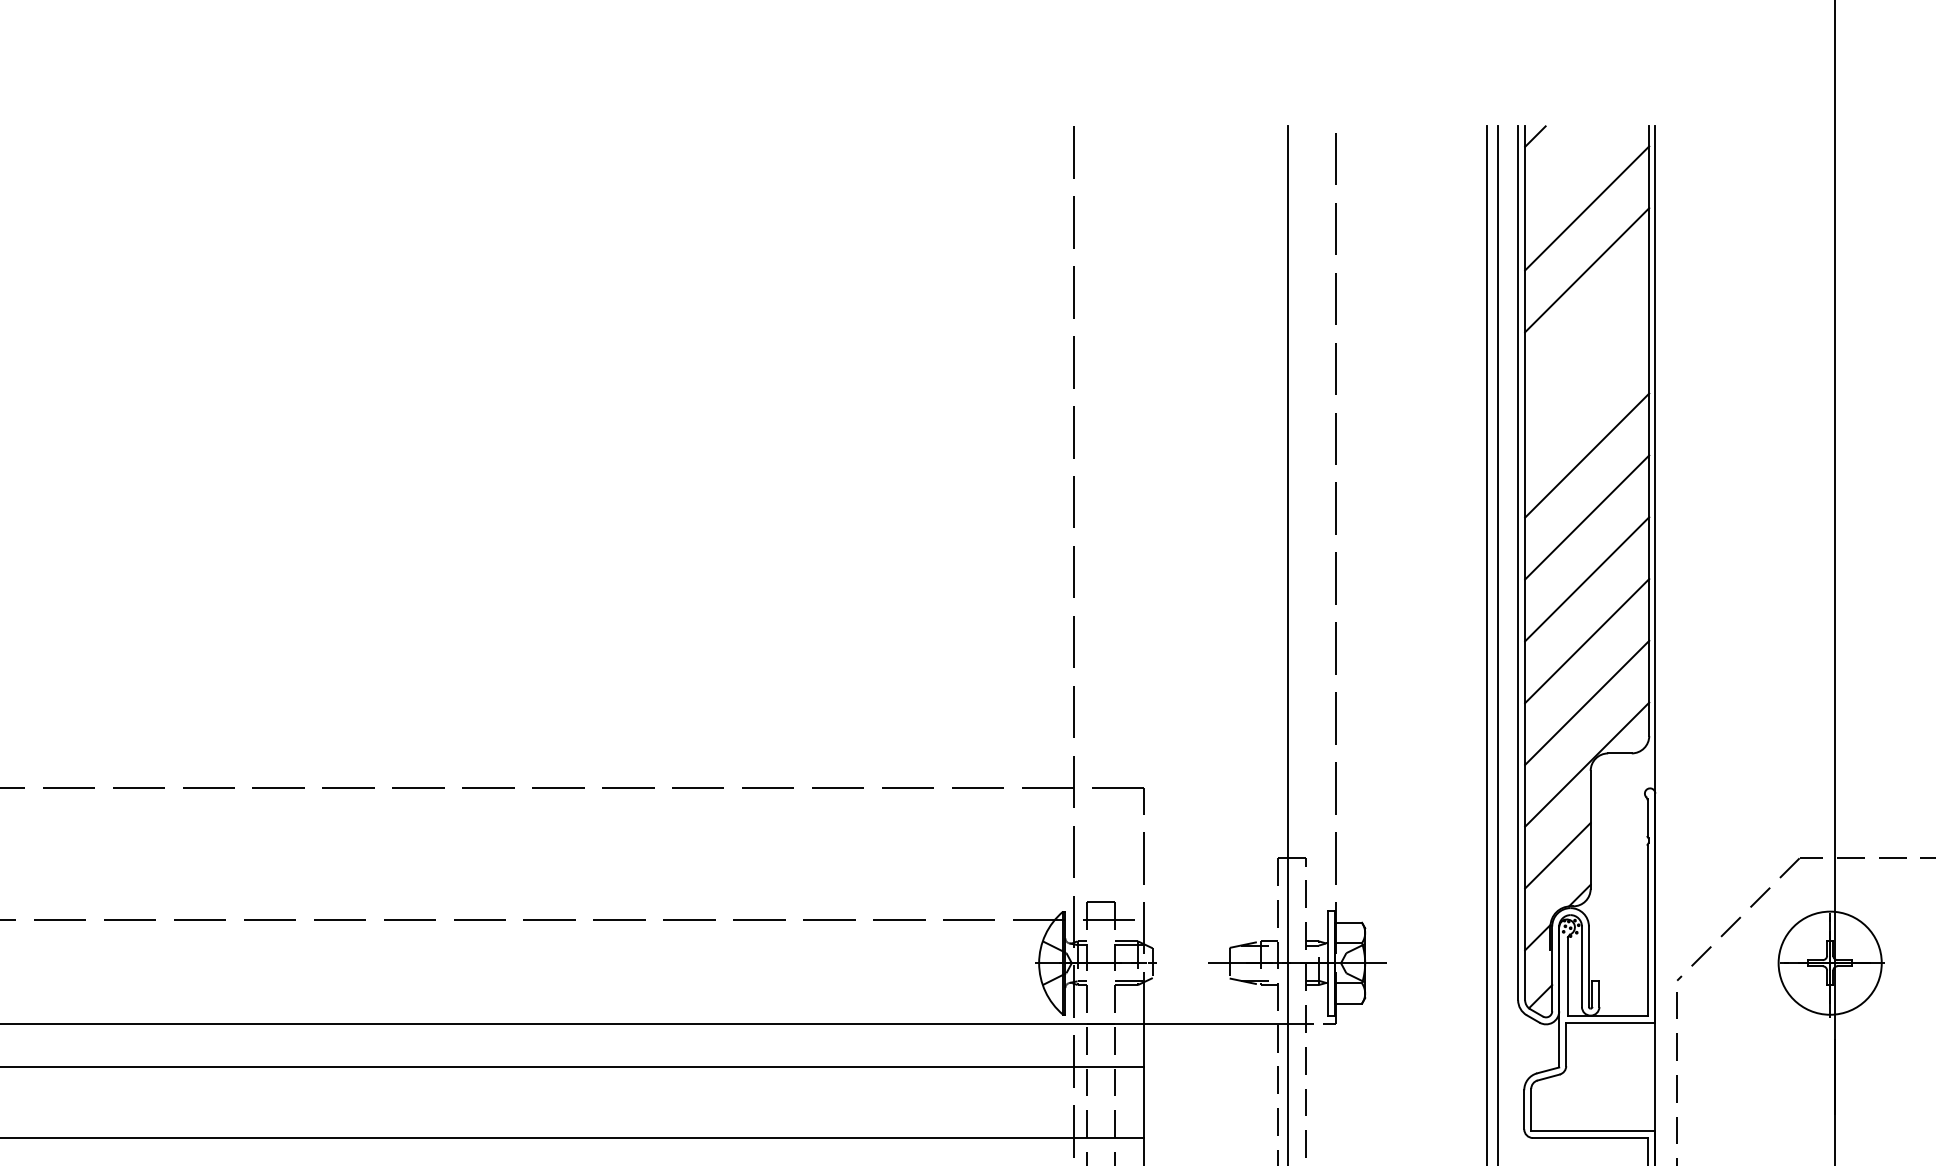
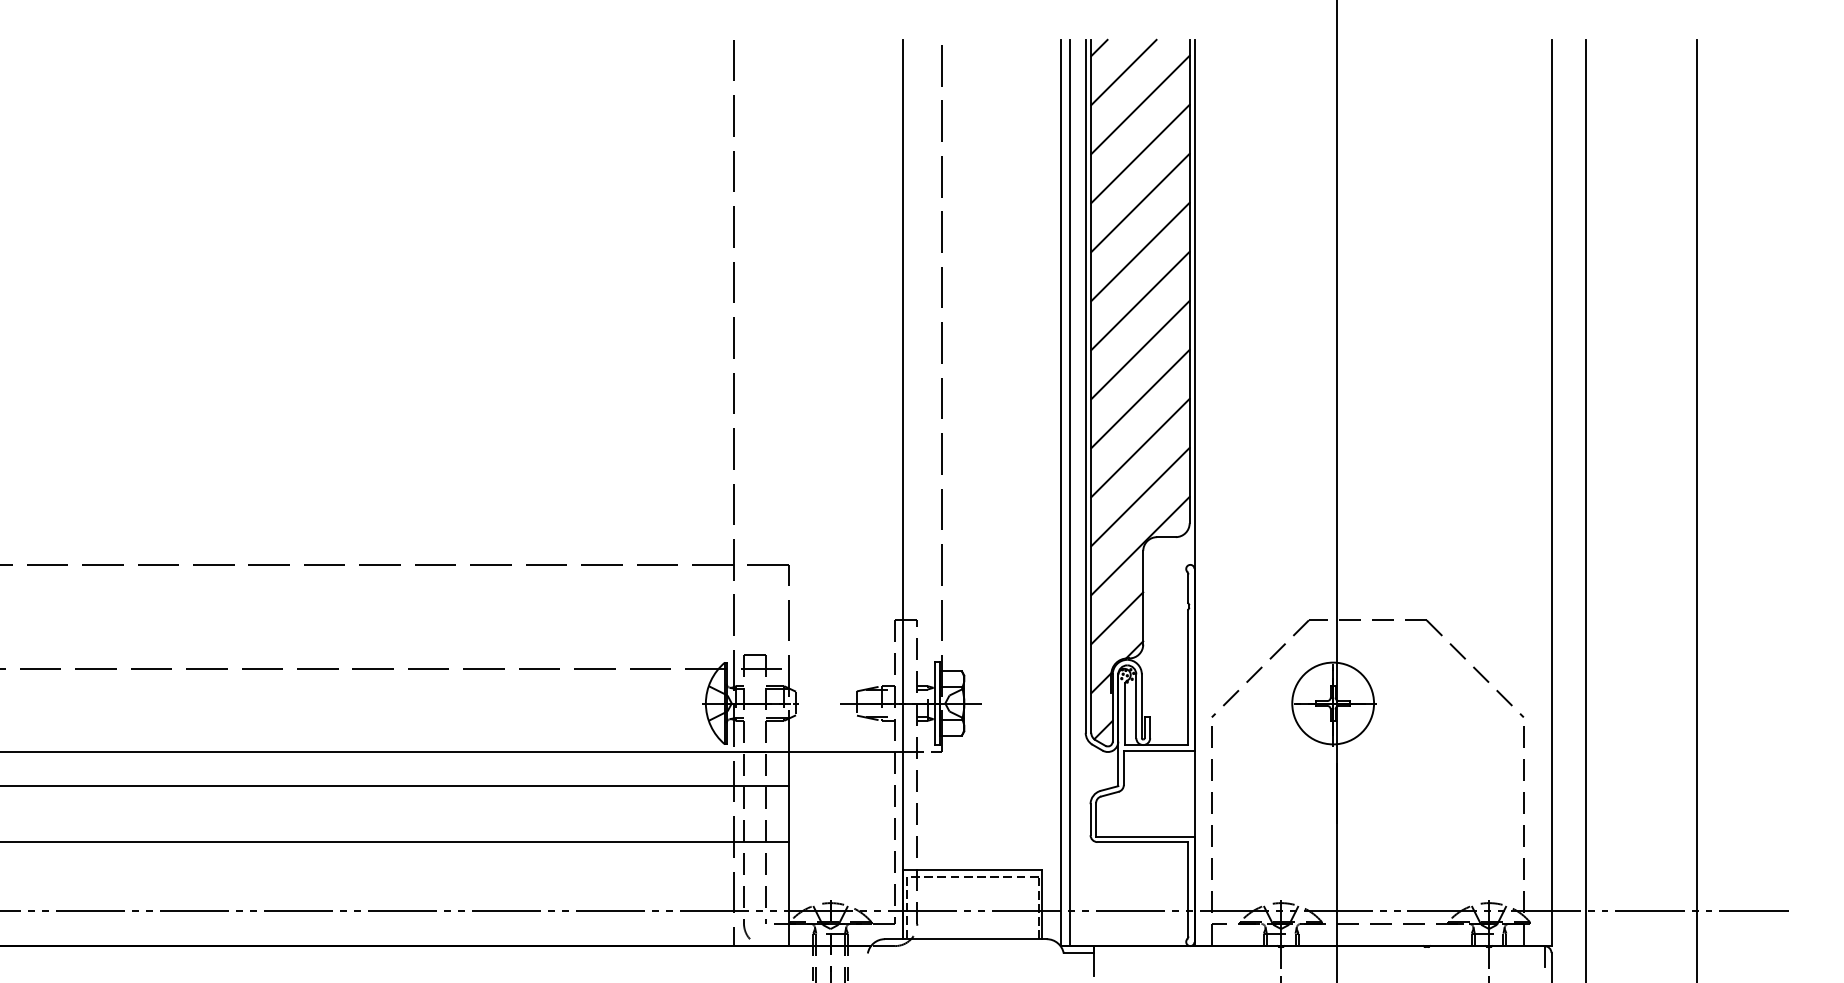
line: (1565, 167) -> (1123, 72), added
line: (1587, 331) -> (1140, 202), added
line: (1587, 393) -> (1140, 251), added

